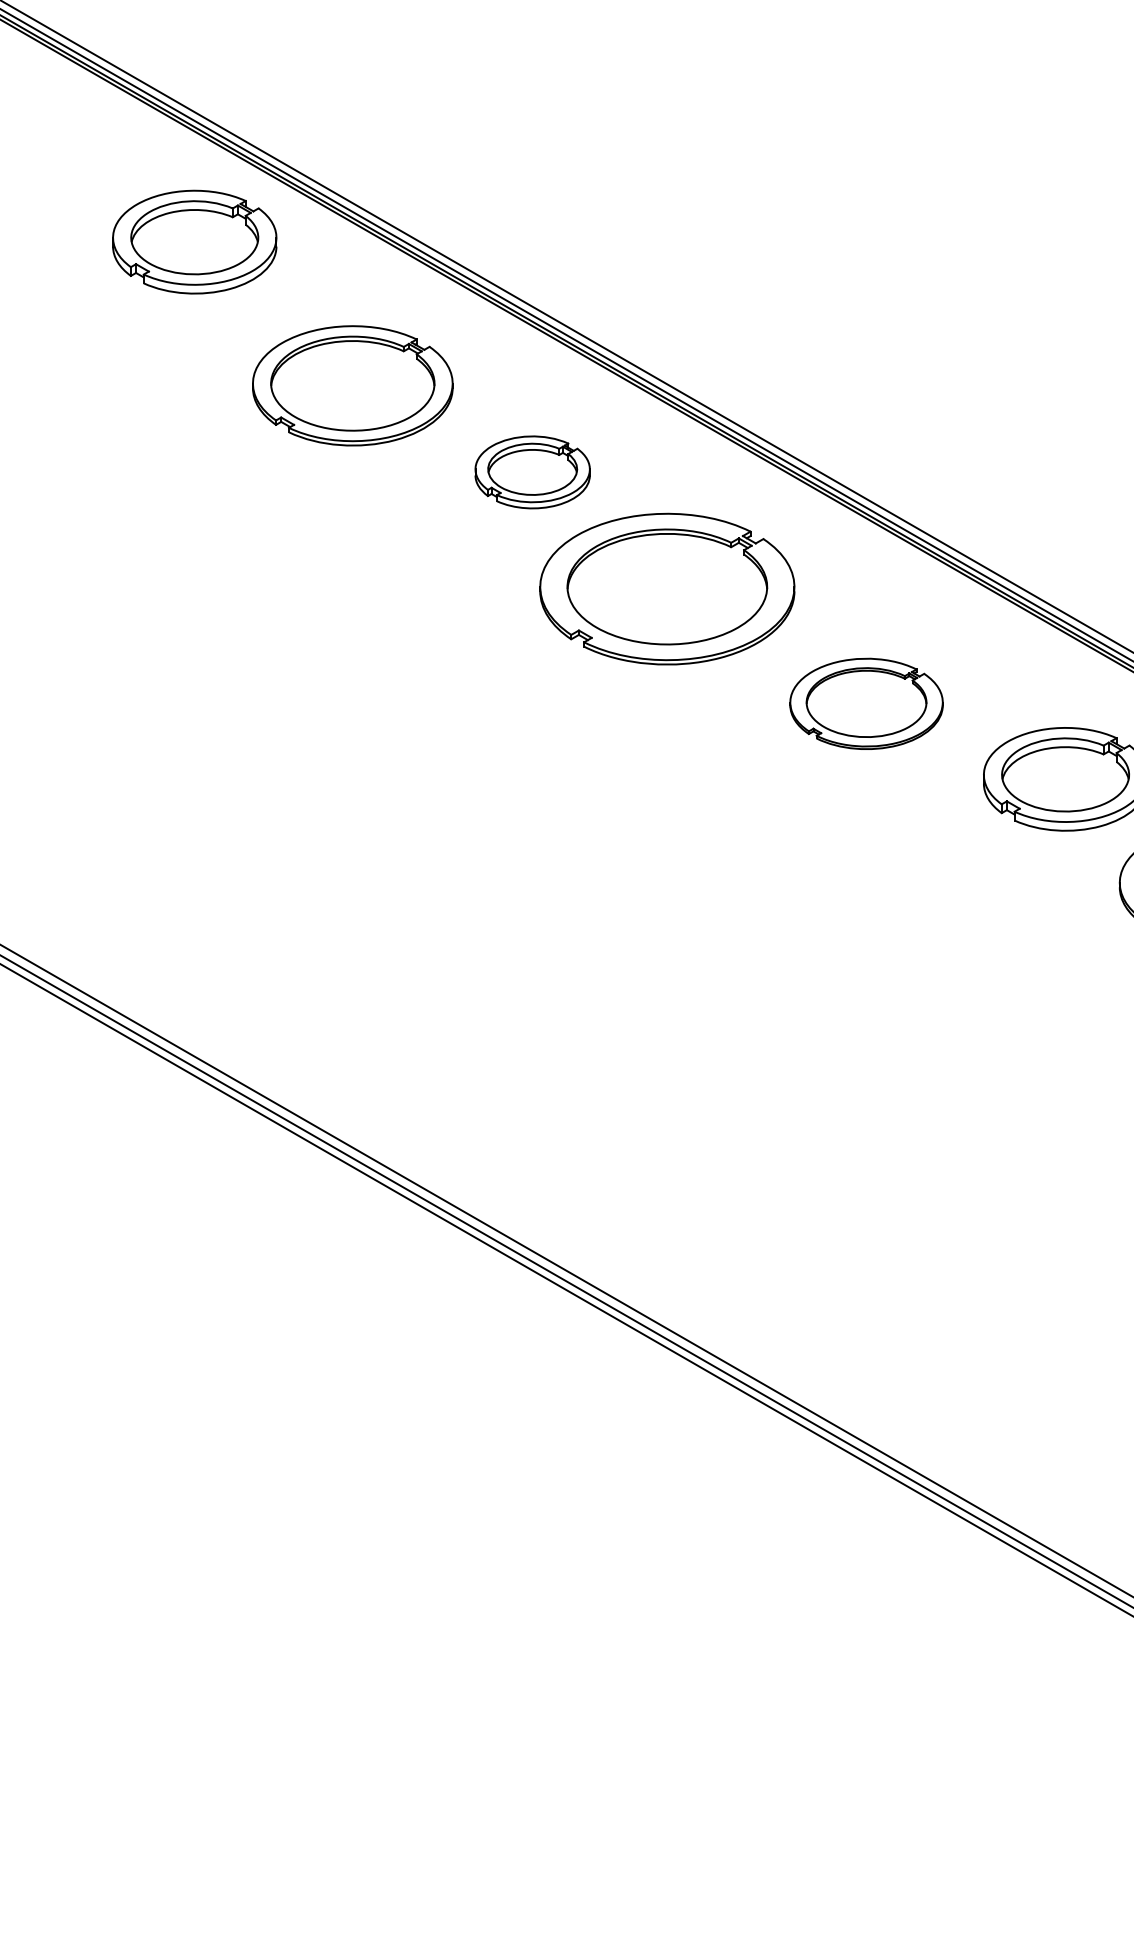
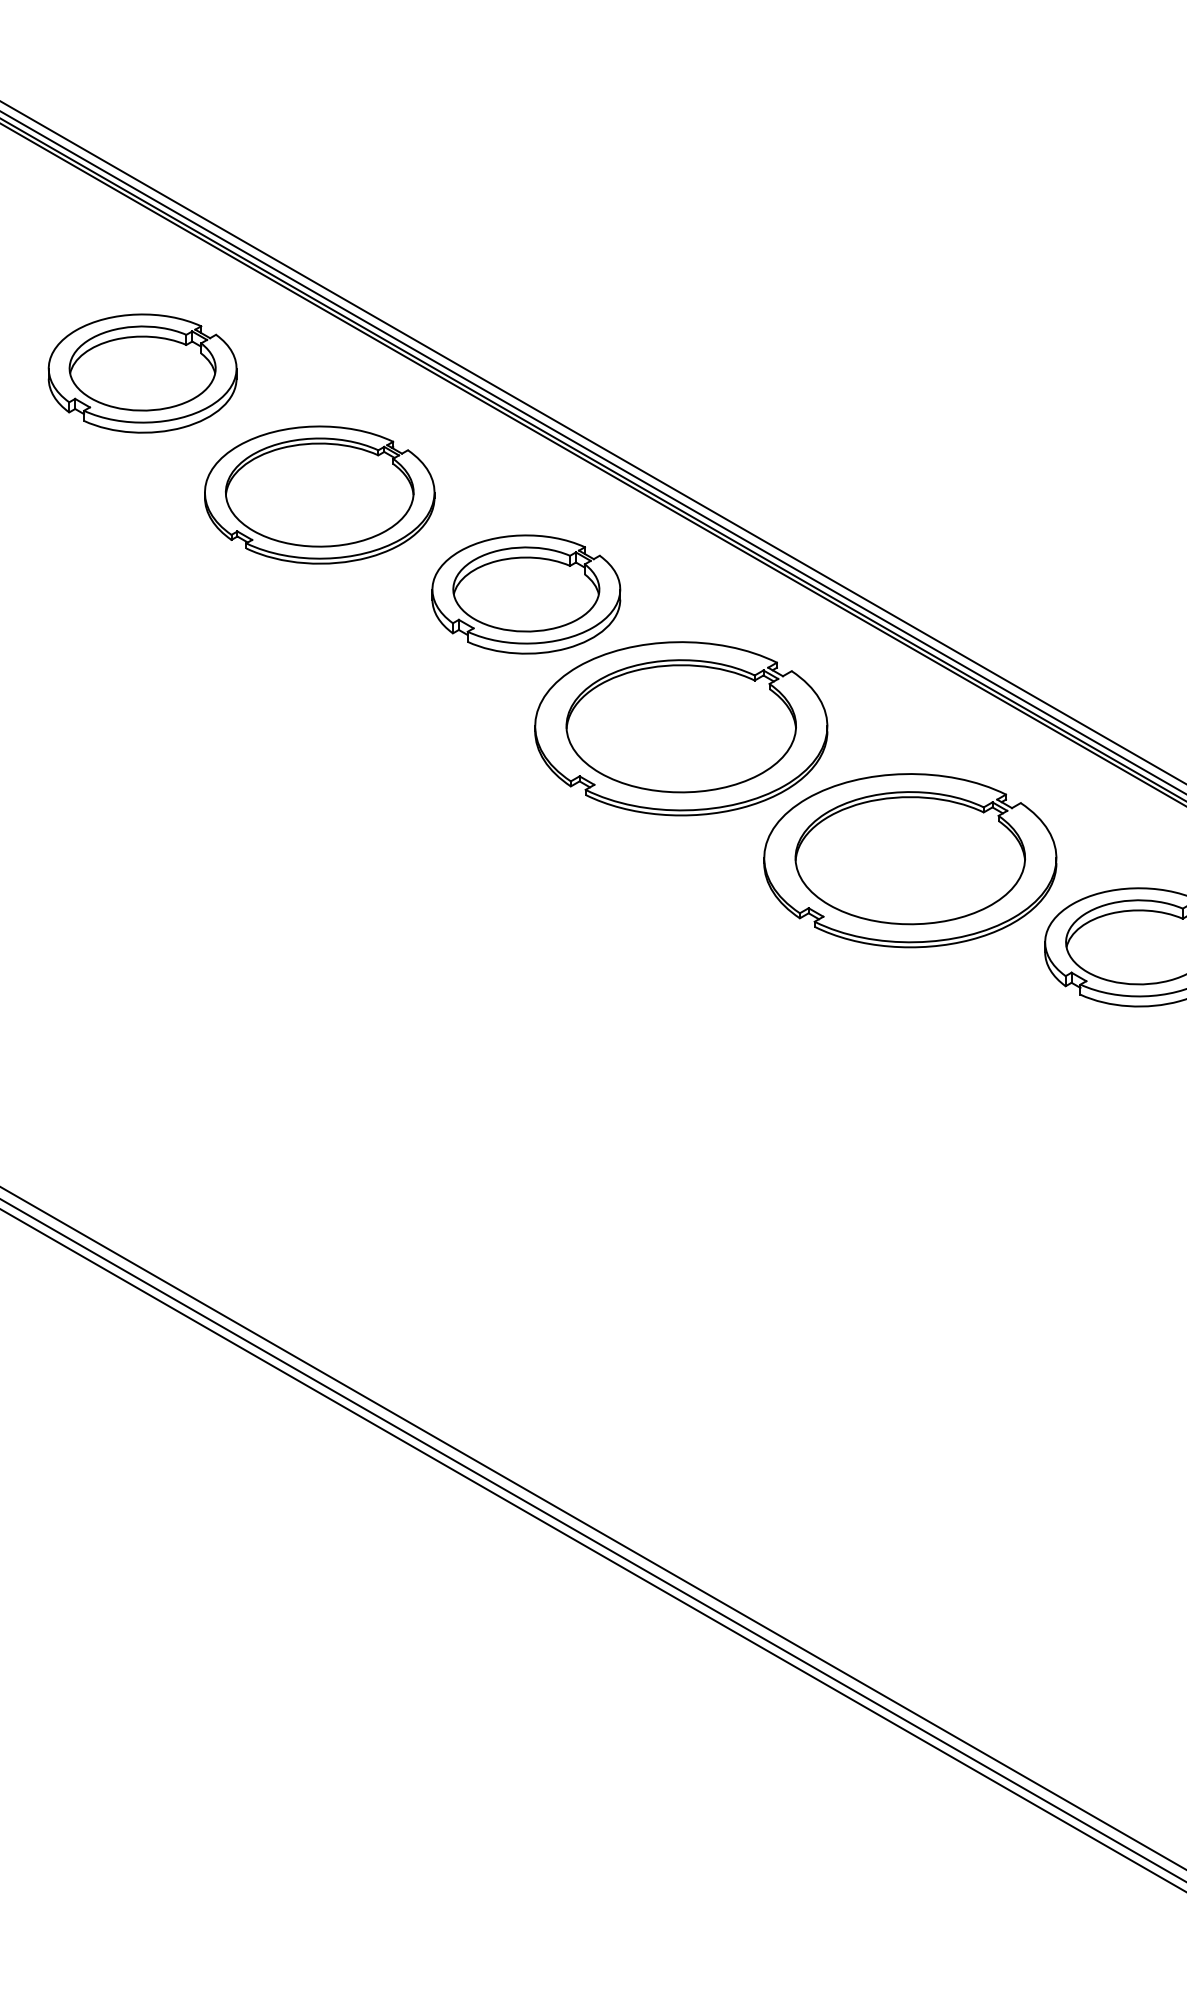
part: (194, 241) -> (142, 372), moved
part: (532, 472) -> (526, 594), size x1.43
part: (866, 703) -> (910, 860), size x1.67

